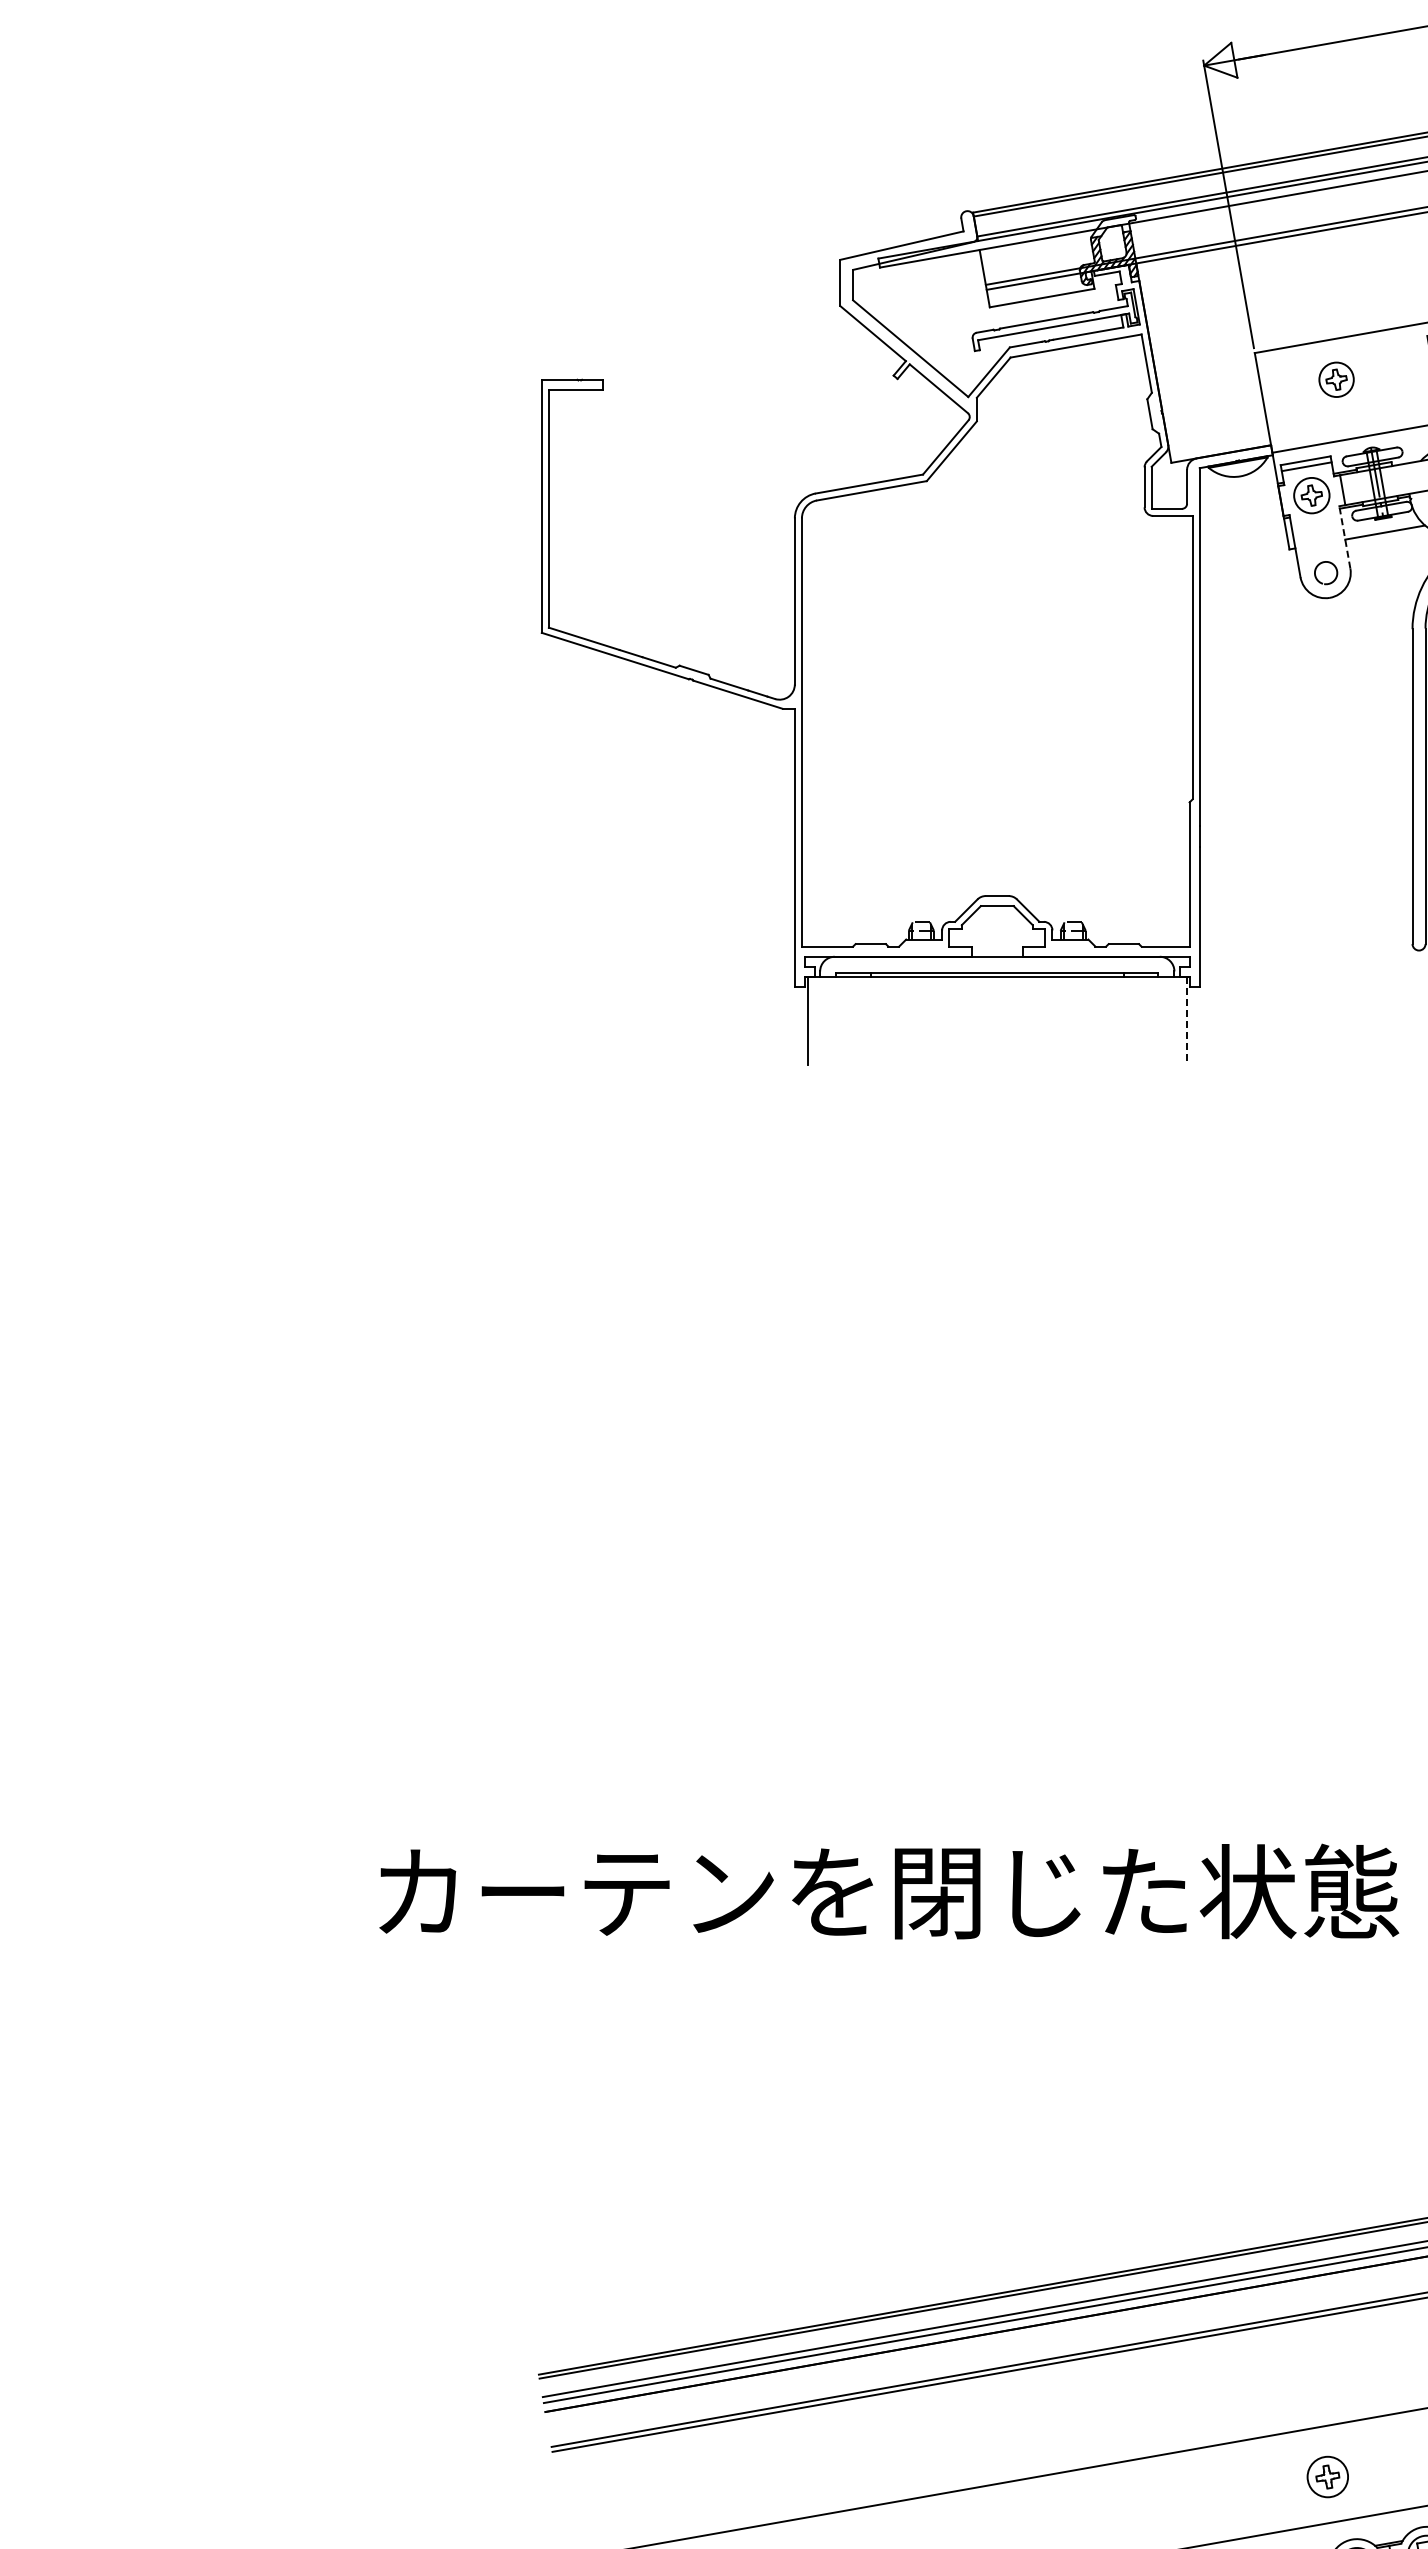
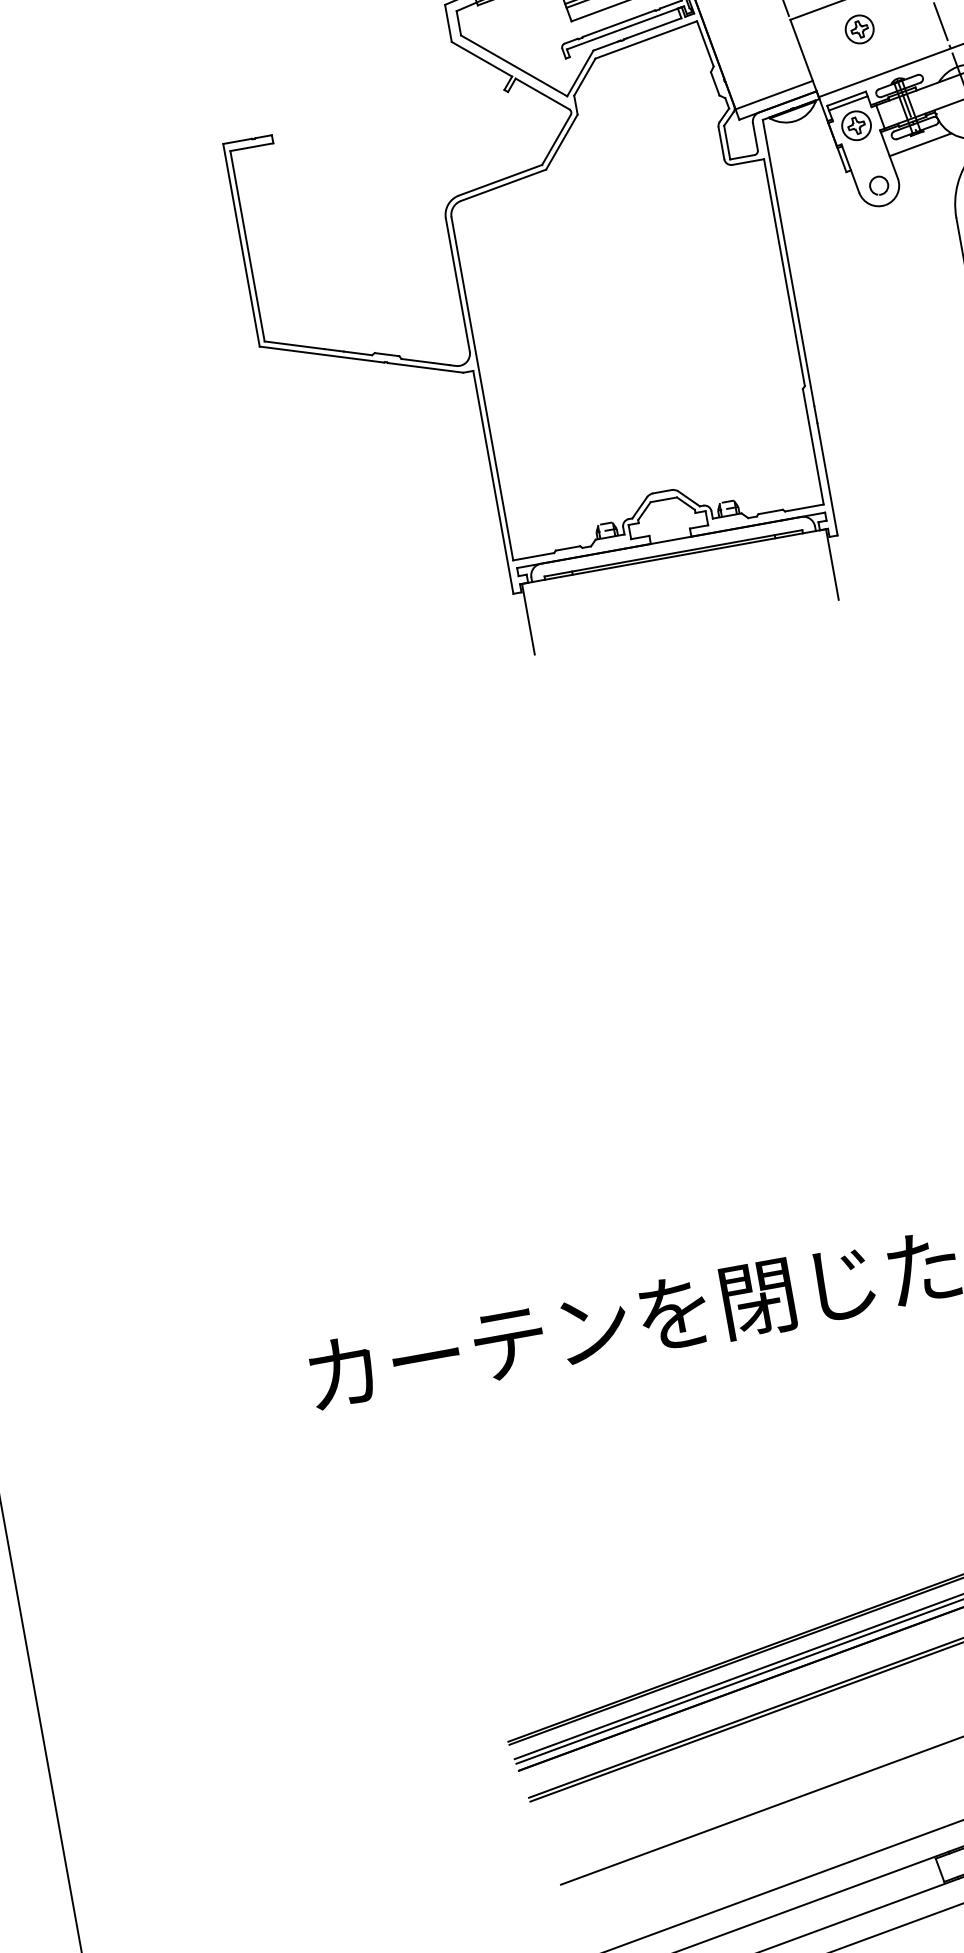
line: (1218, 440) -> (773, 95), added
line: (1344, 537) -> (888, 154), dashed -> solid
line: (1187, 1021) -> (832, 564), dashed -> solid

